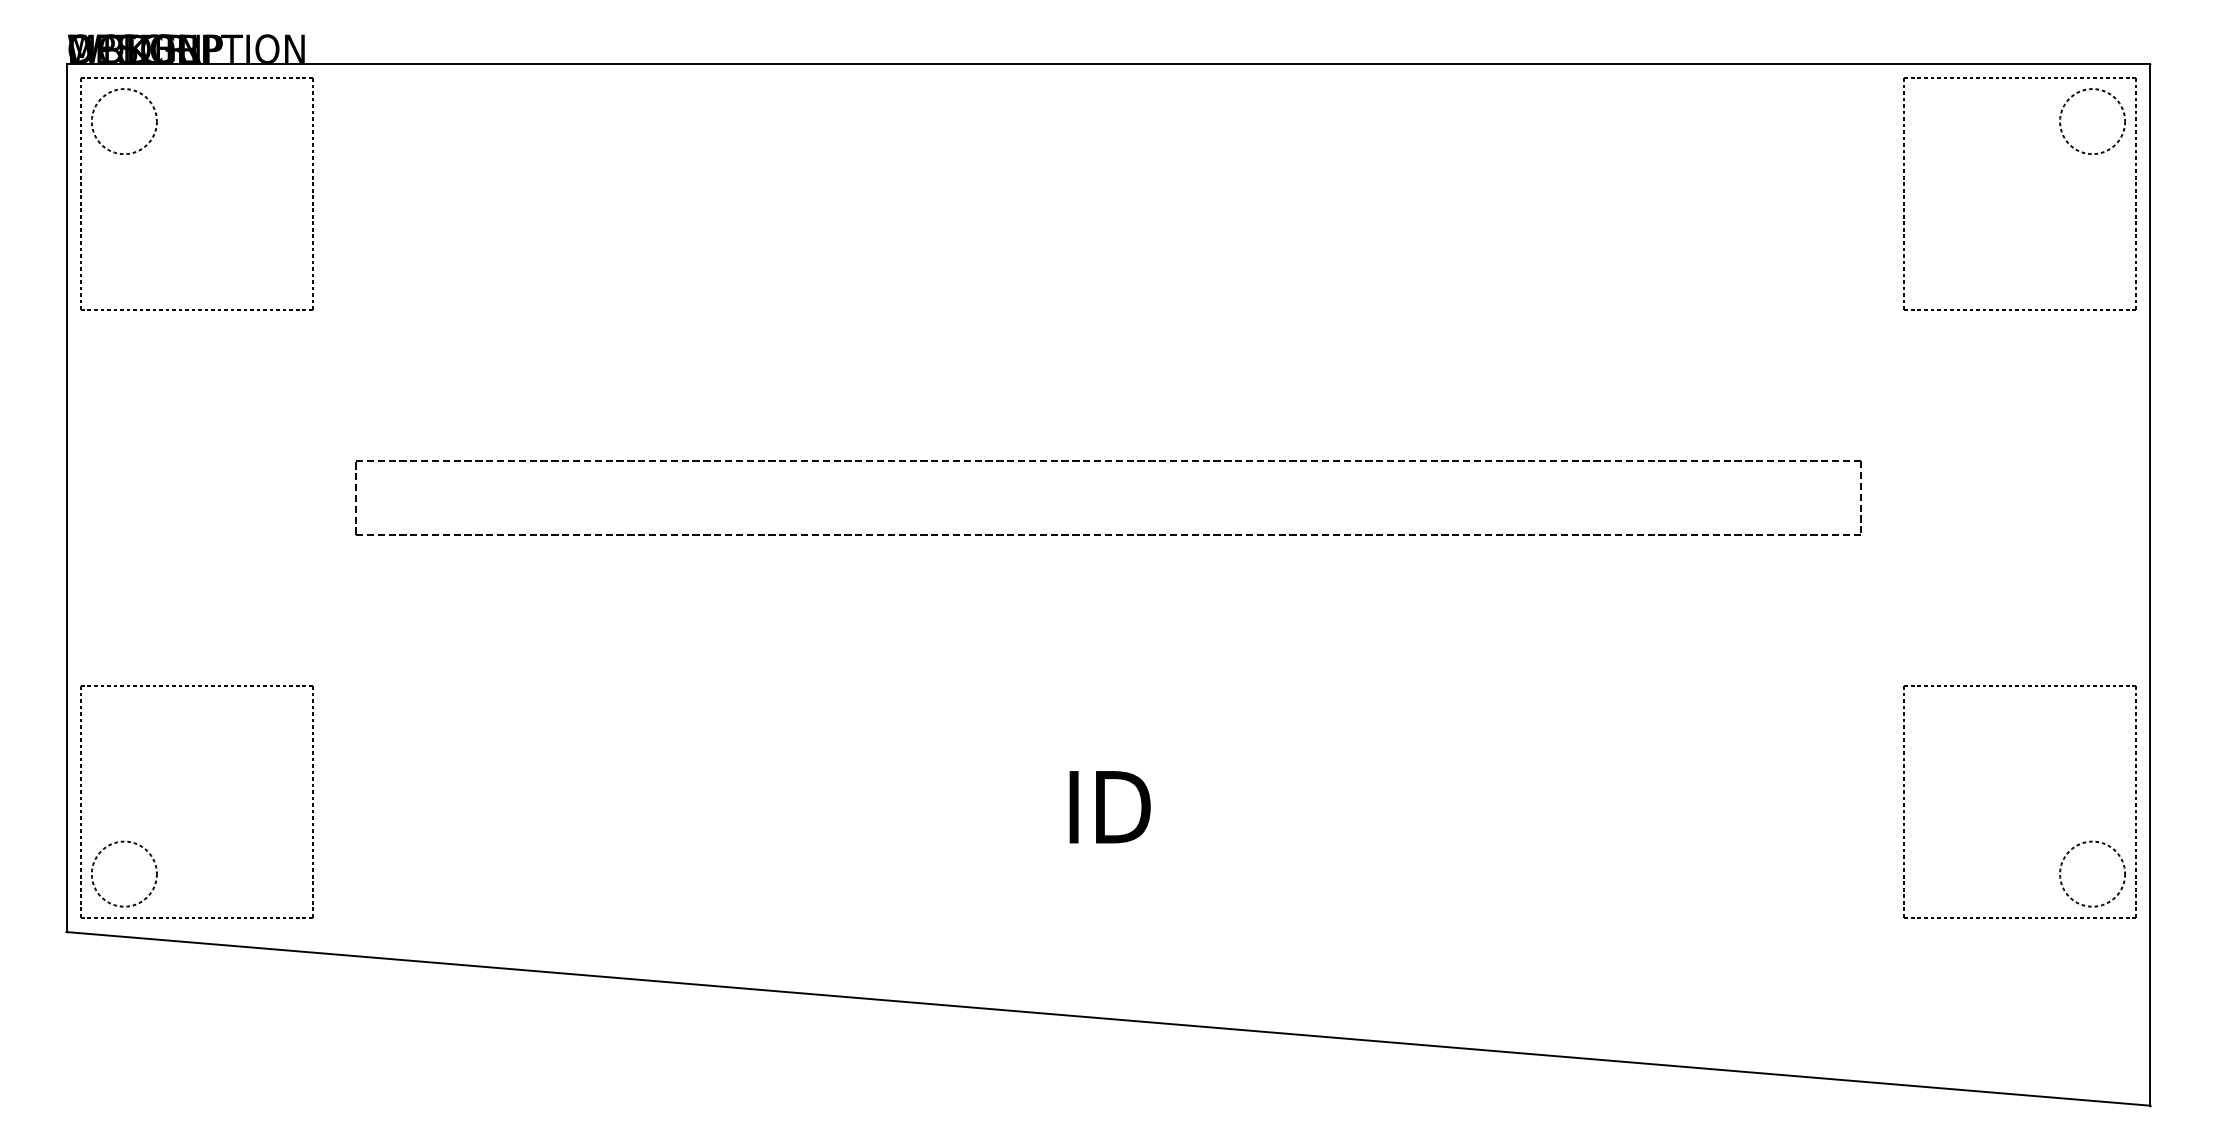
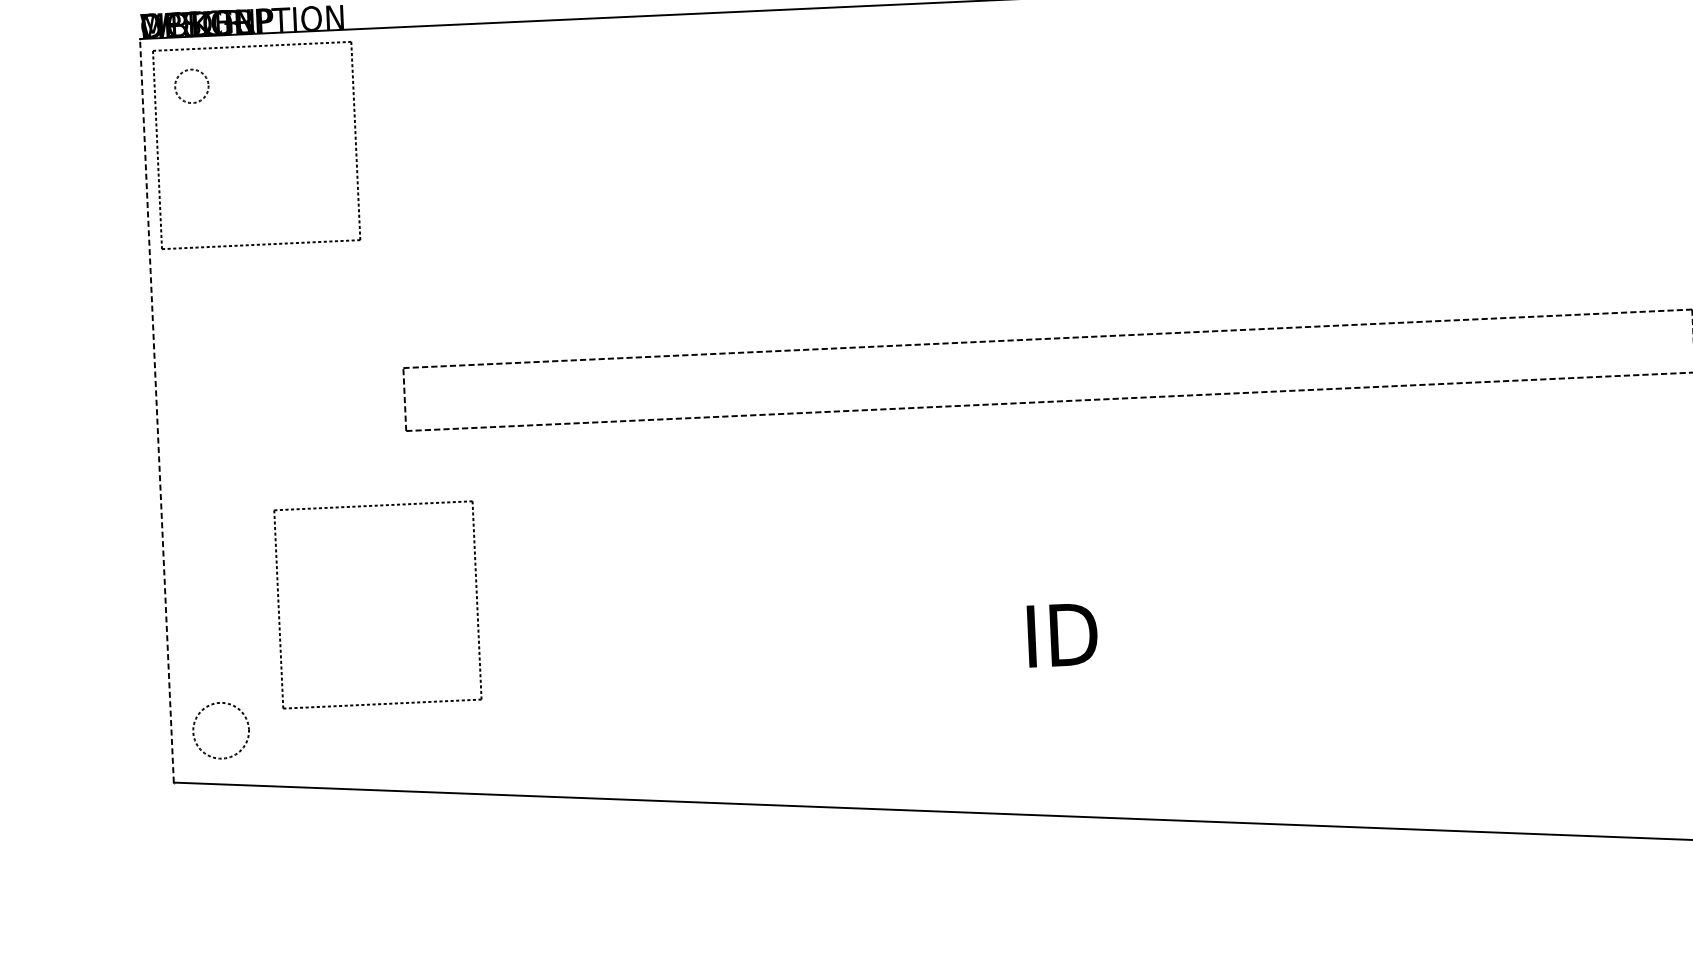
circle: (123, 121) -> (191, 86), size x0.6
line: (66, 497) -> (156, 410), solid -> dashed
part: (194, 686) -> (371, 506), moved

